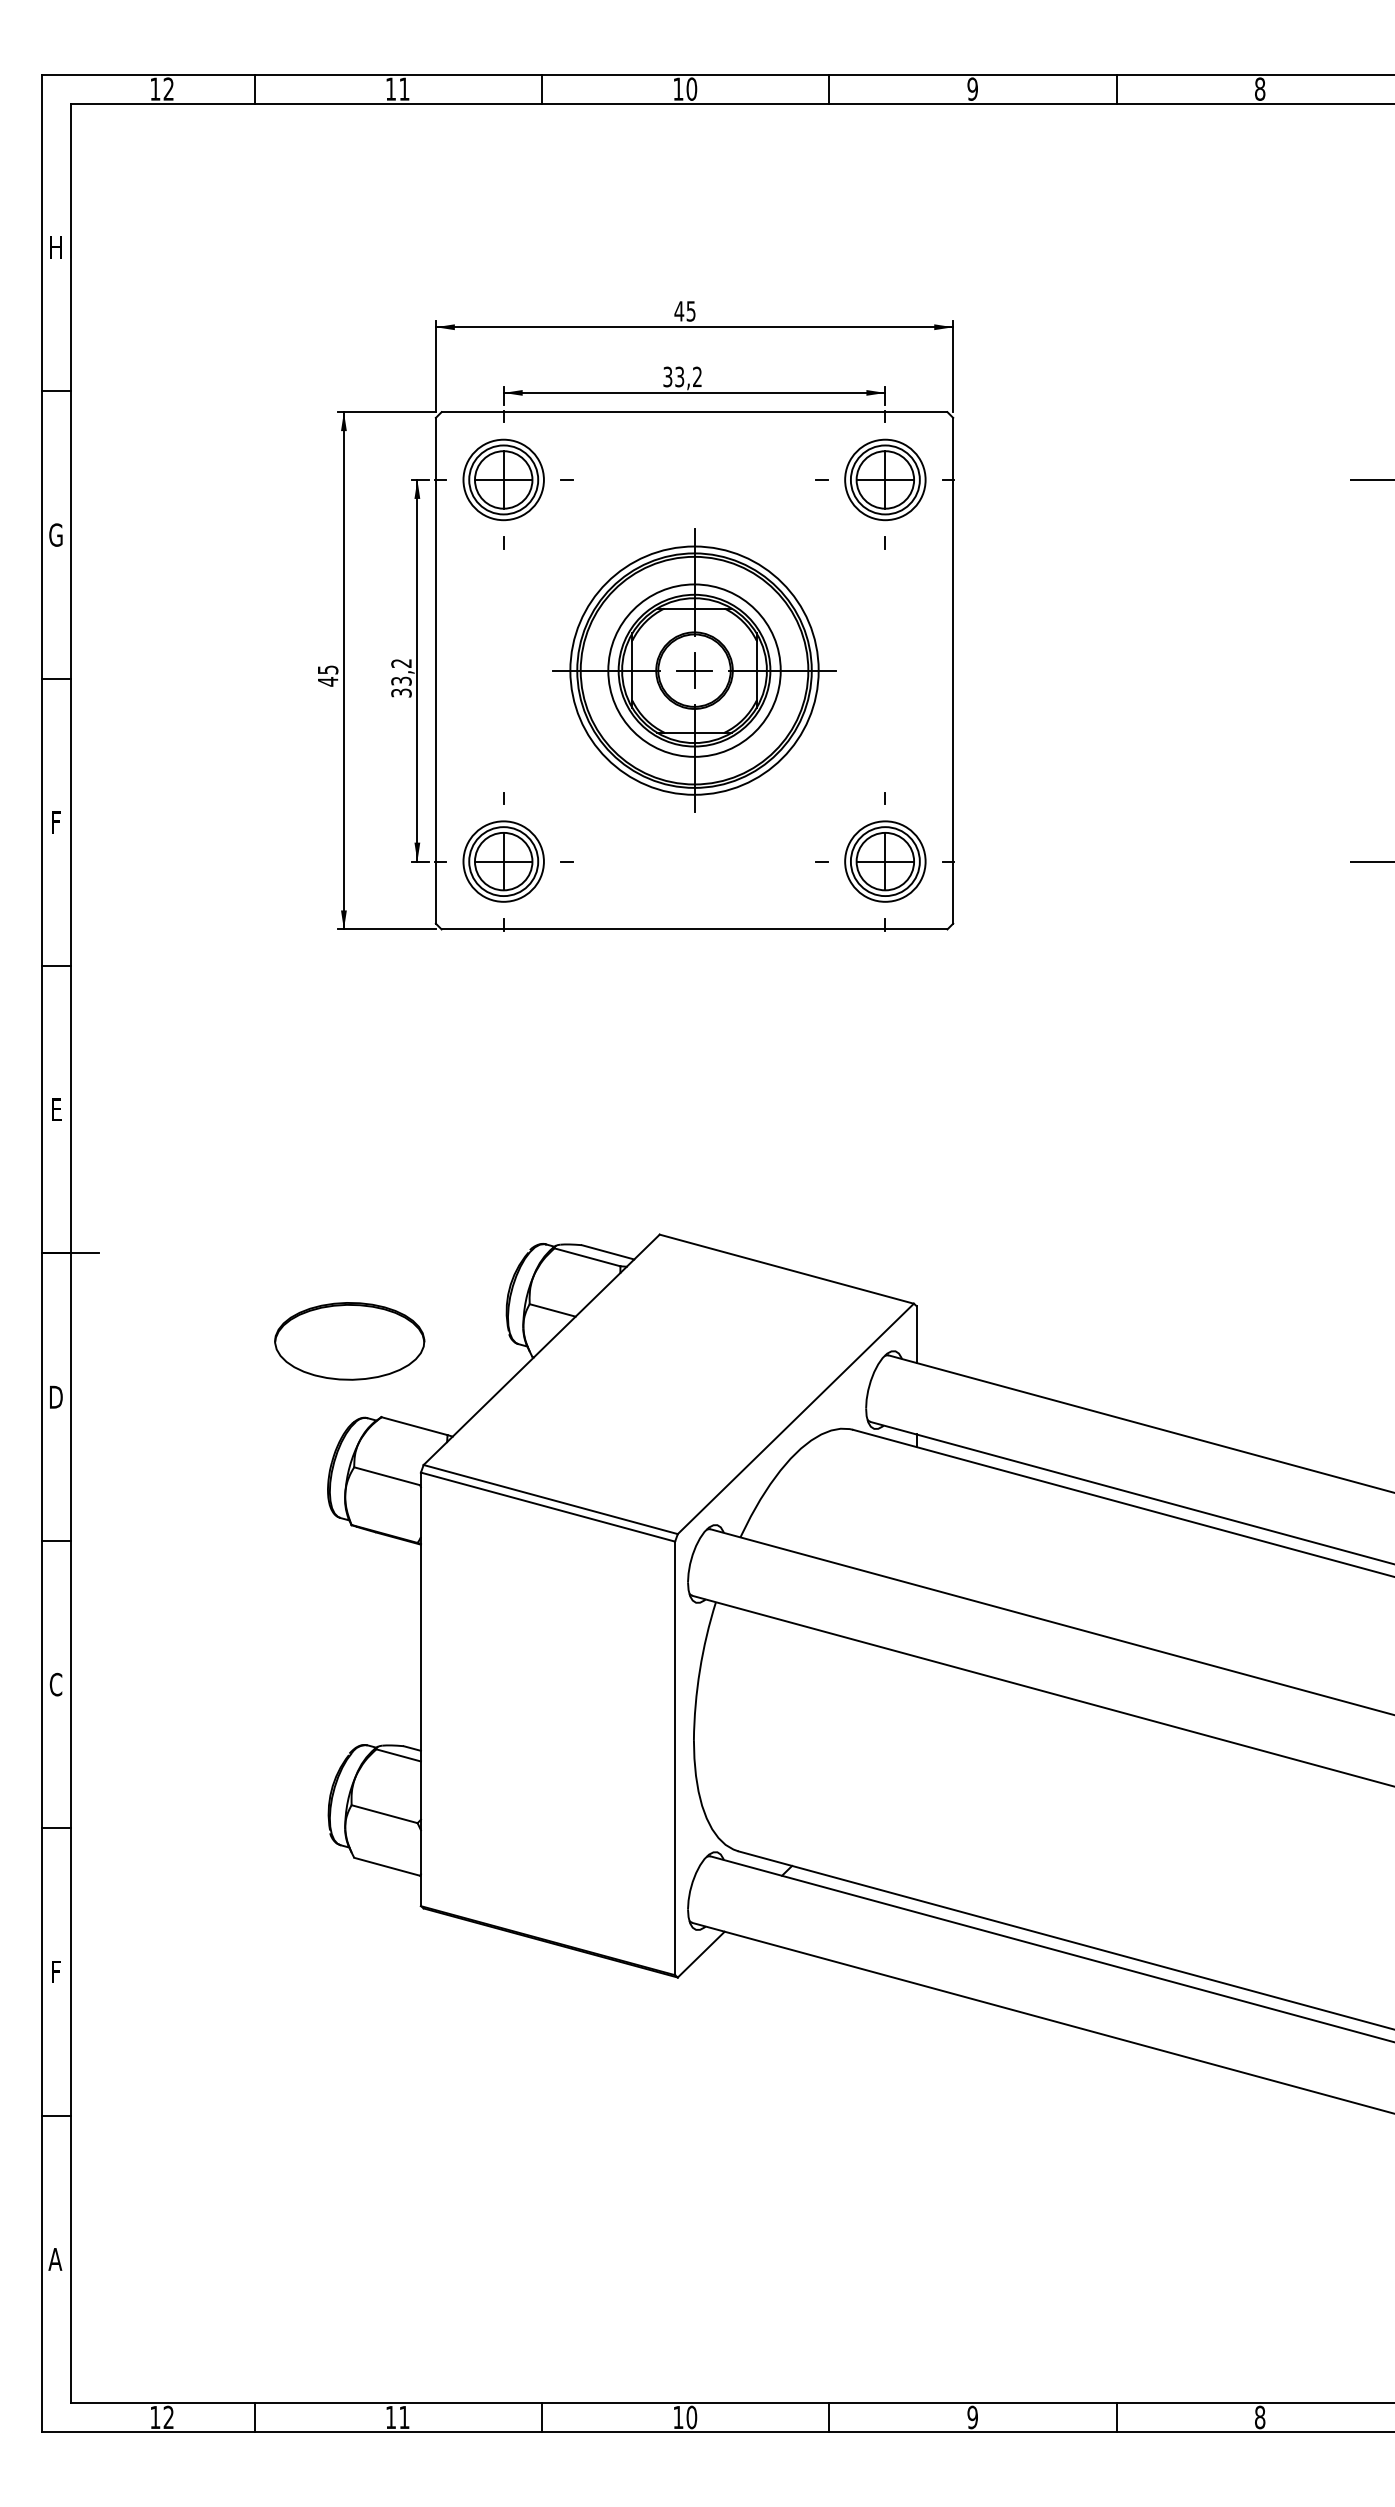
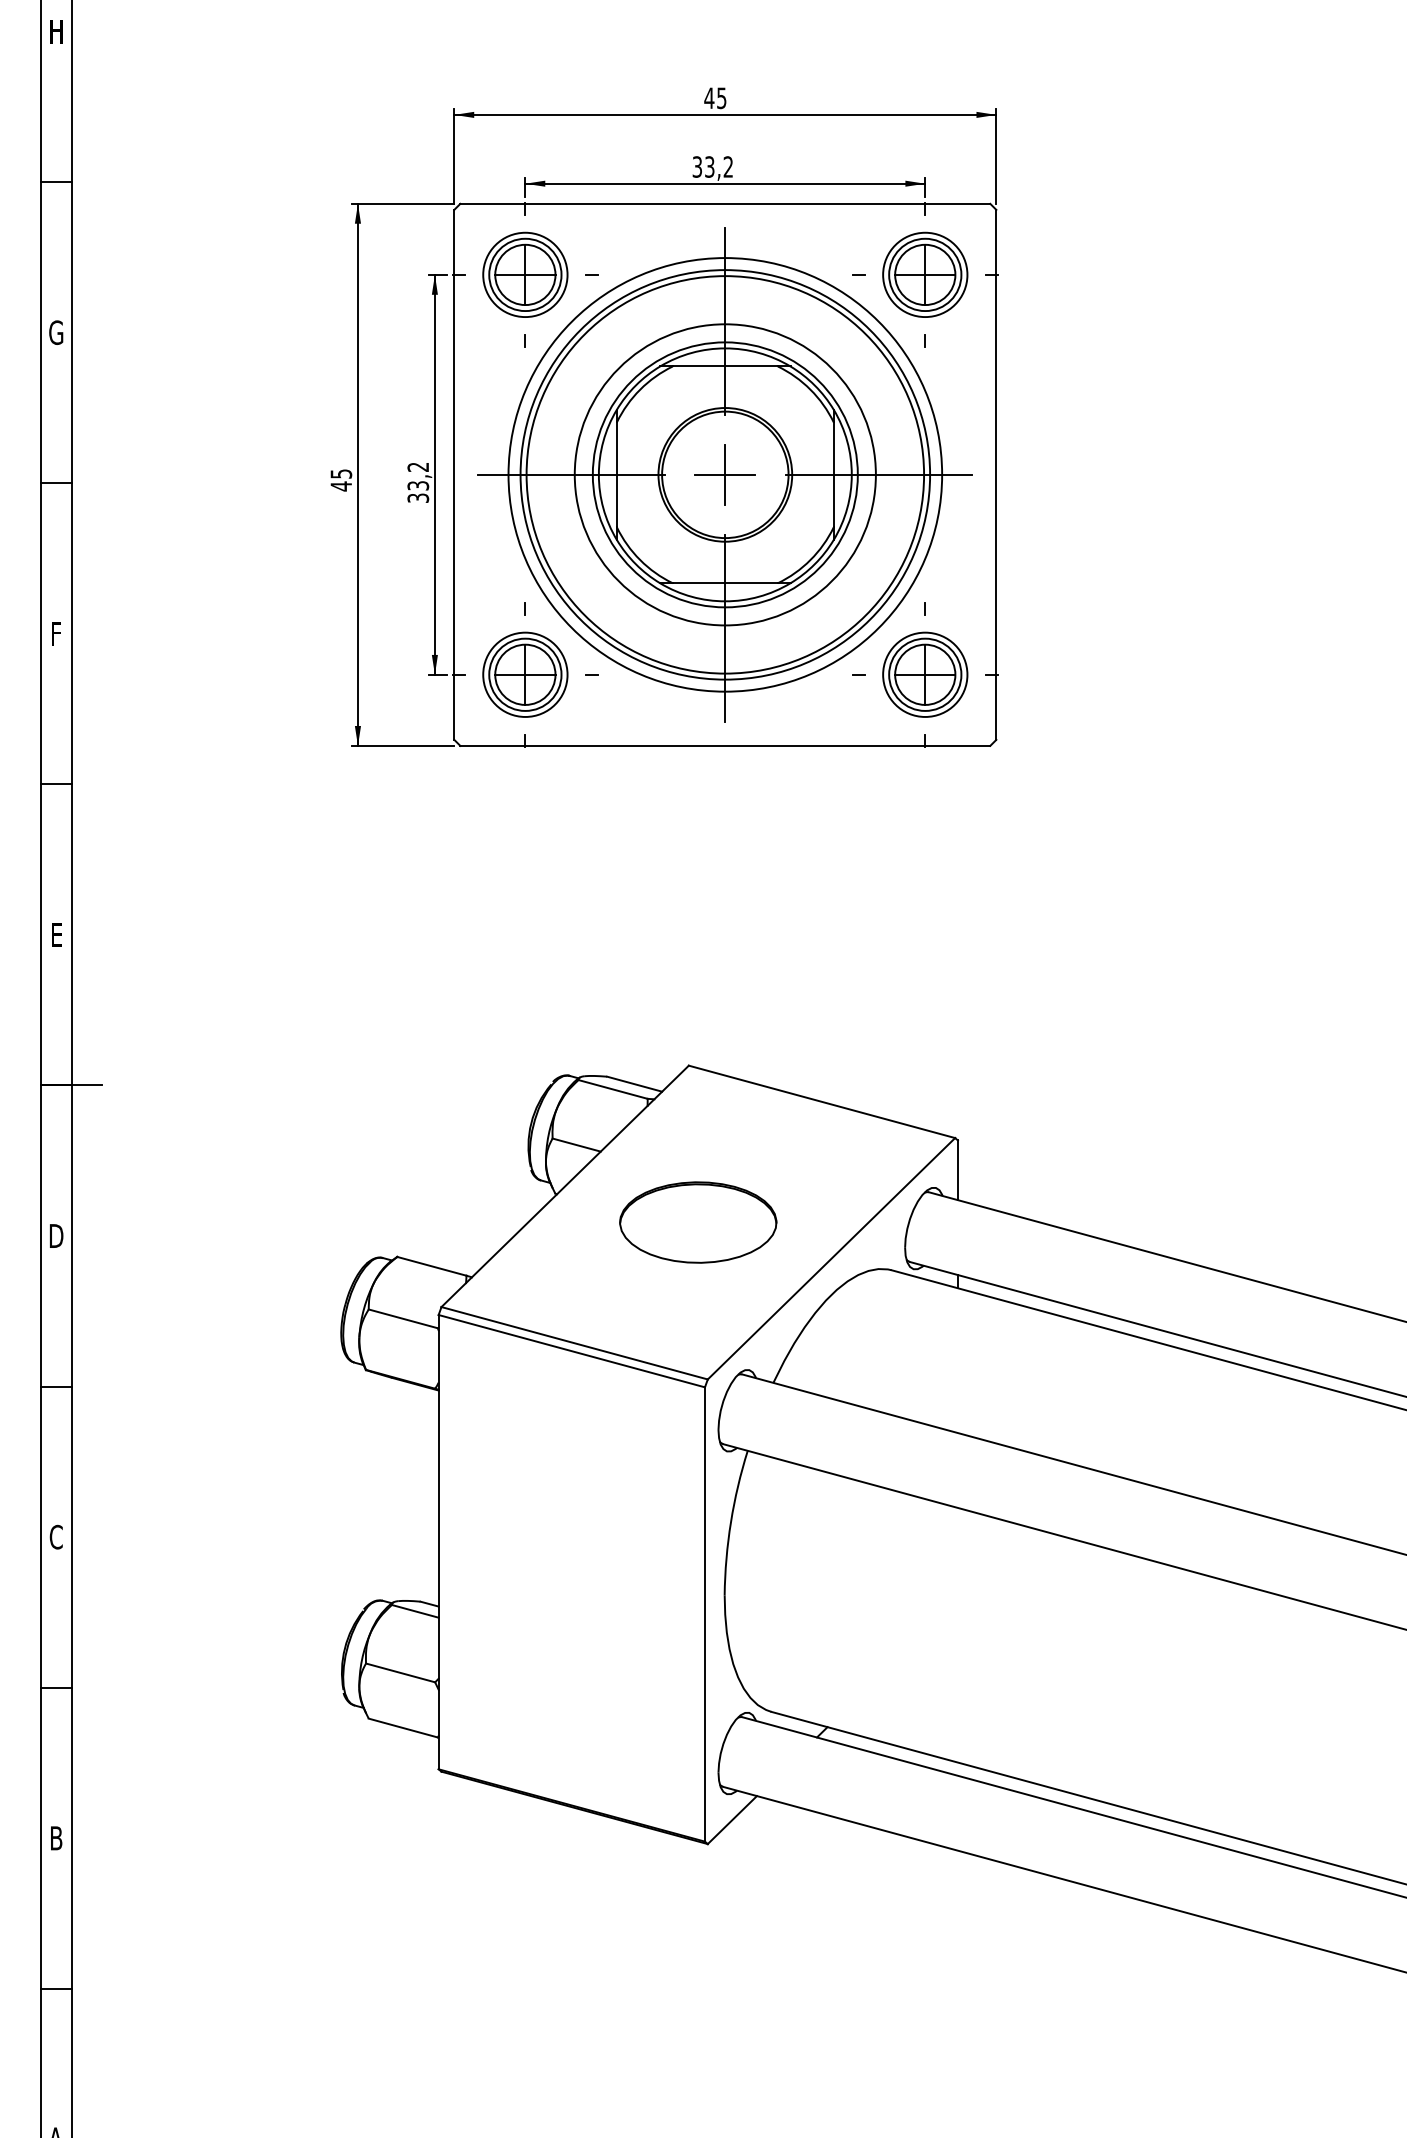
part: (694, 670) -> (725, 474), size x1.67
part: (349, 1341) -> (698, 1222), moved
text: (56, 1971) -> (56, 1837), F -> B

